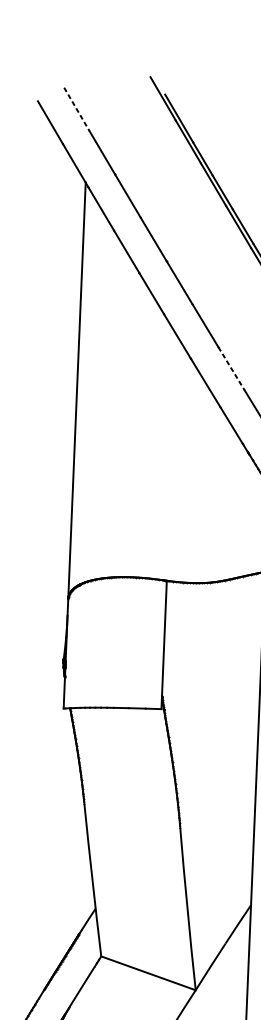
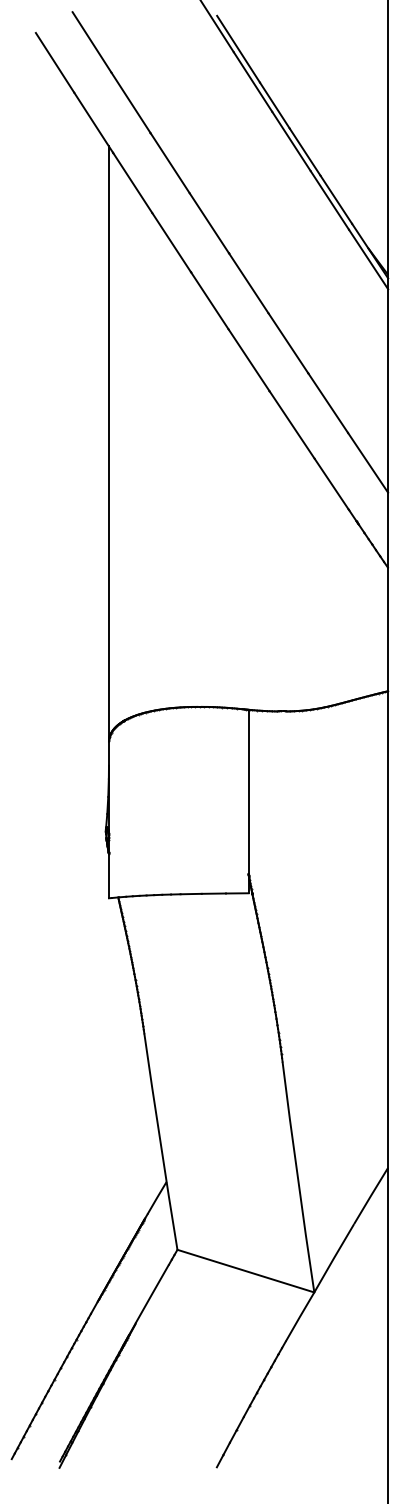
line: (77, 109) -> (92, 42), dashed -> solid
line: (231, 368) -> (328, 403), dashed -> solid

